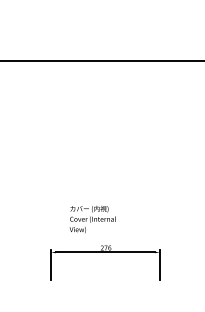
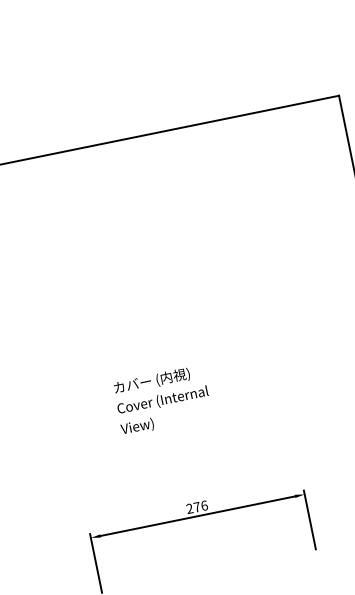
text: (92, 219) -> (162, 400), moved

